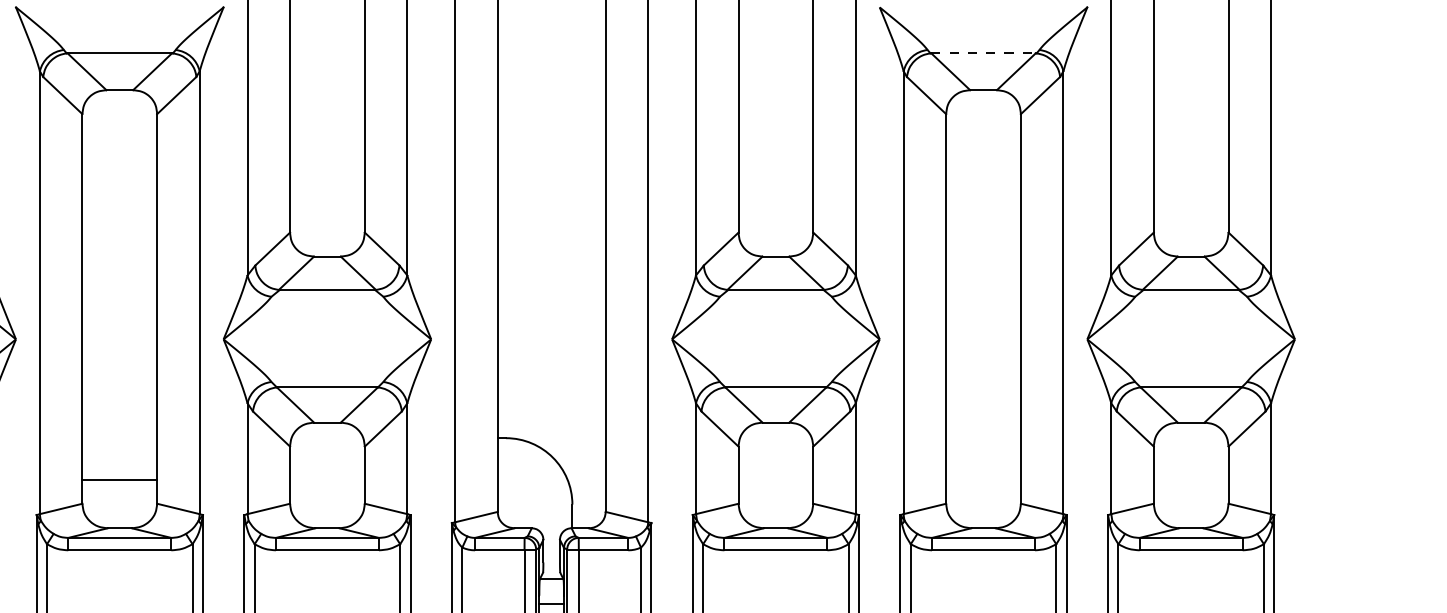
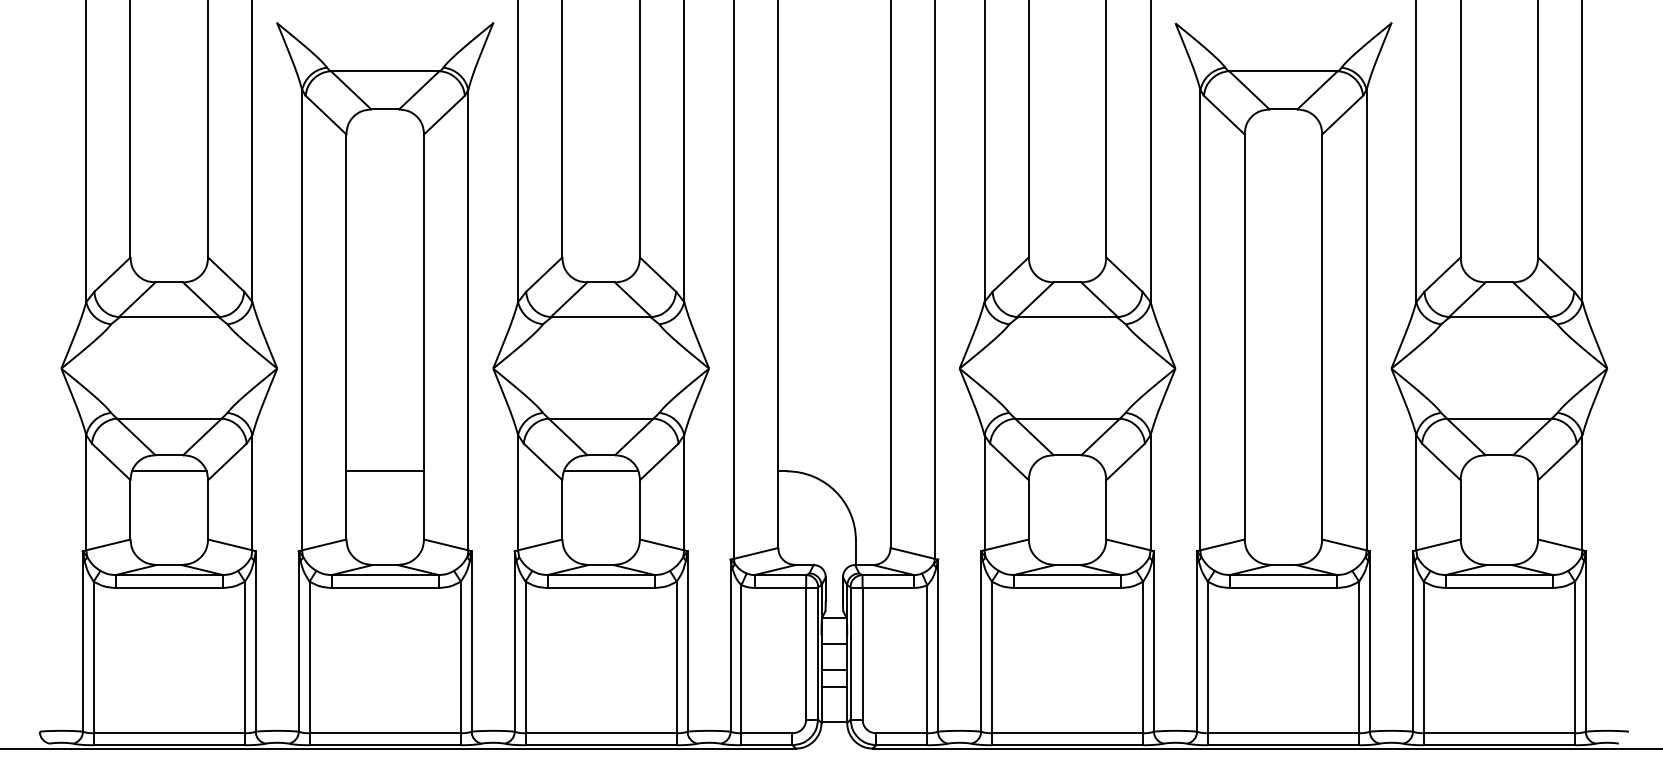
line: (983, 53) -> (1283, 71), dashed -> solid
line: (326, 438) -> (600, 471), added
line: (120, 479) -> (385, 471), moved

